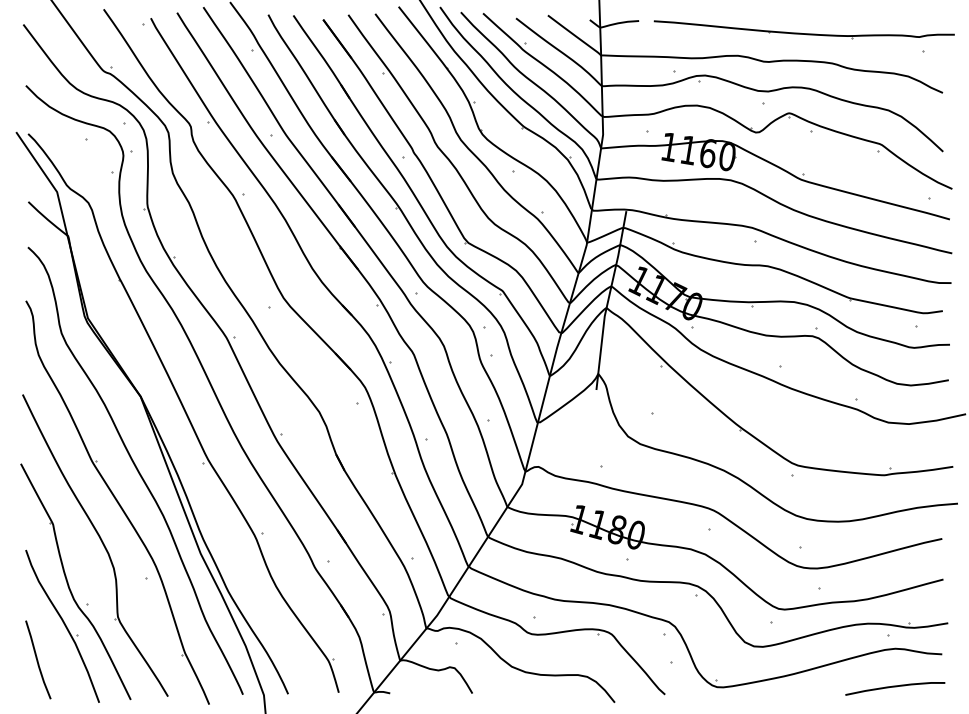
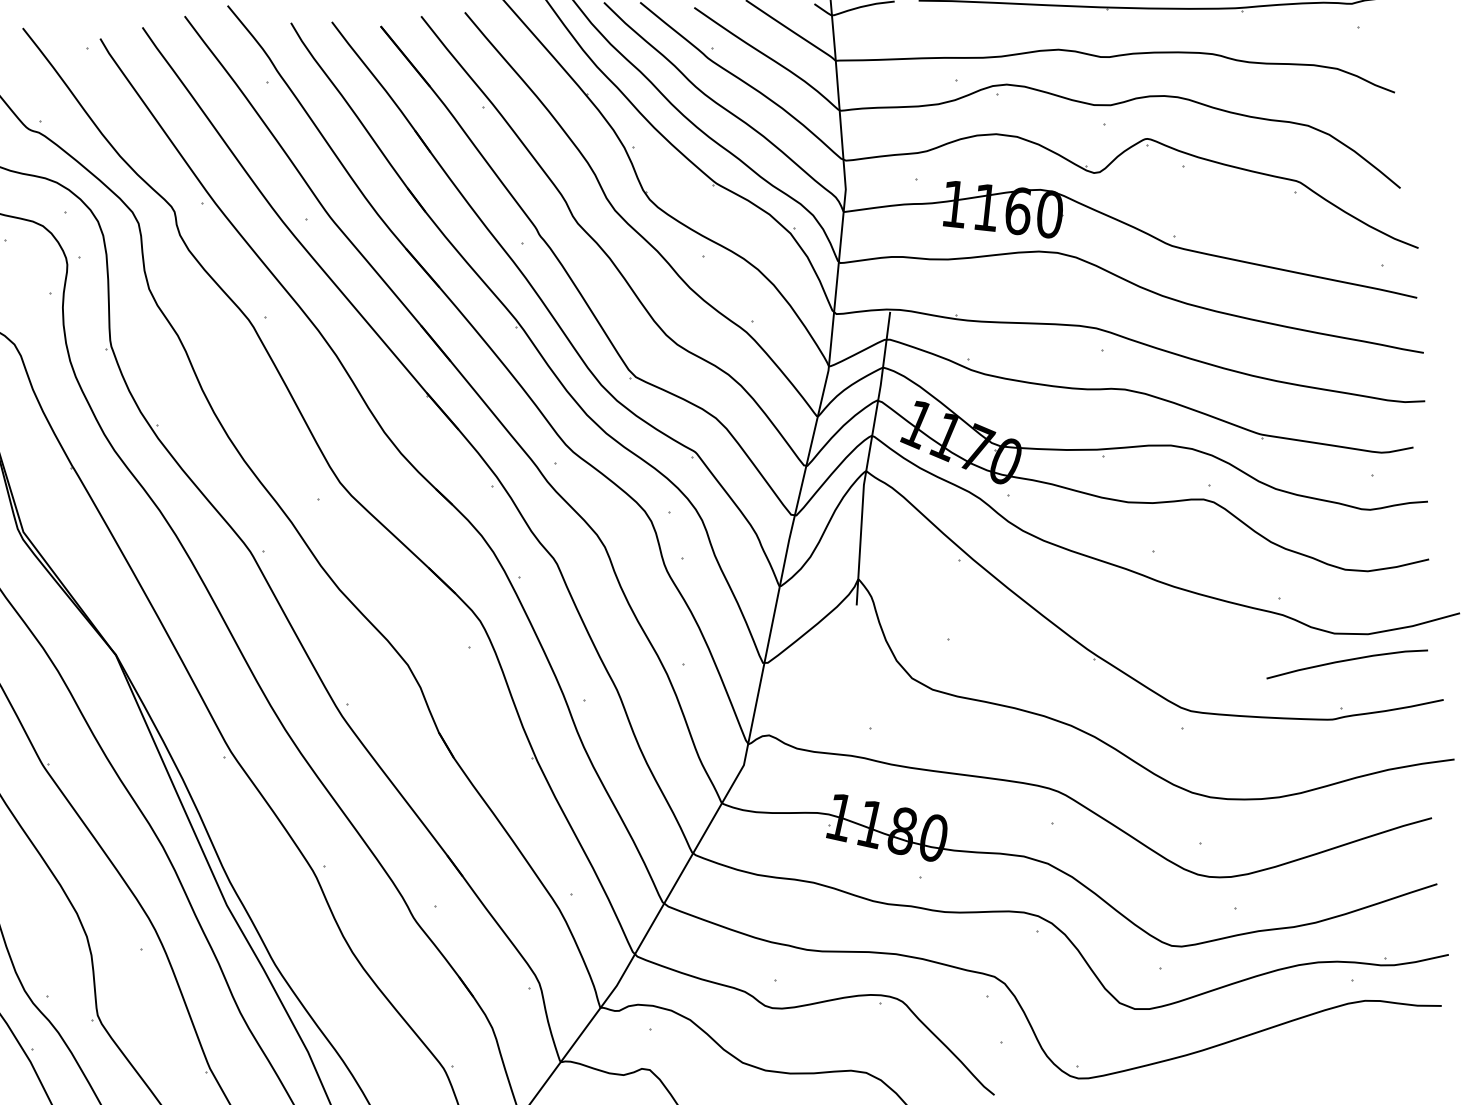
curve: (895, 687) -> (1347, 662), moved

